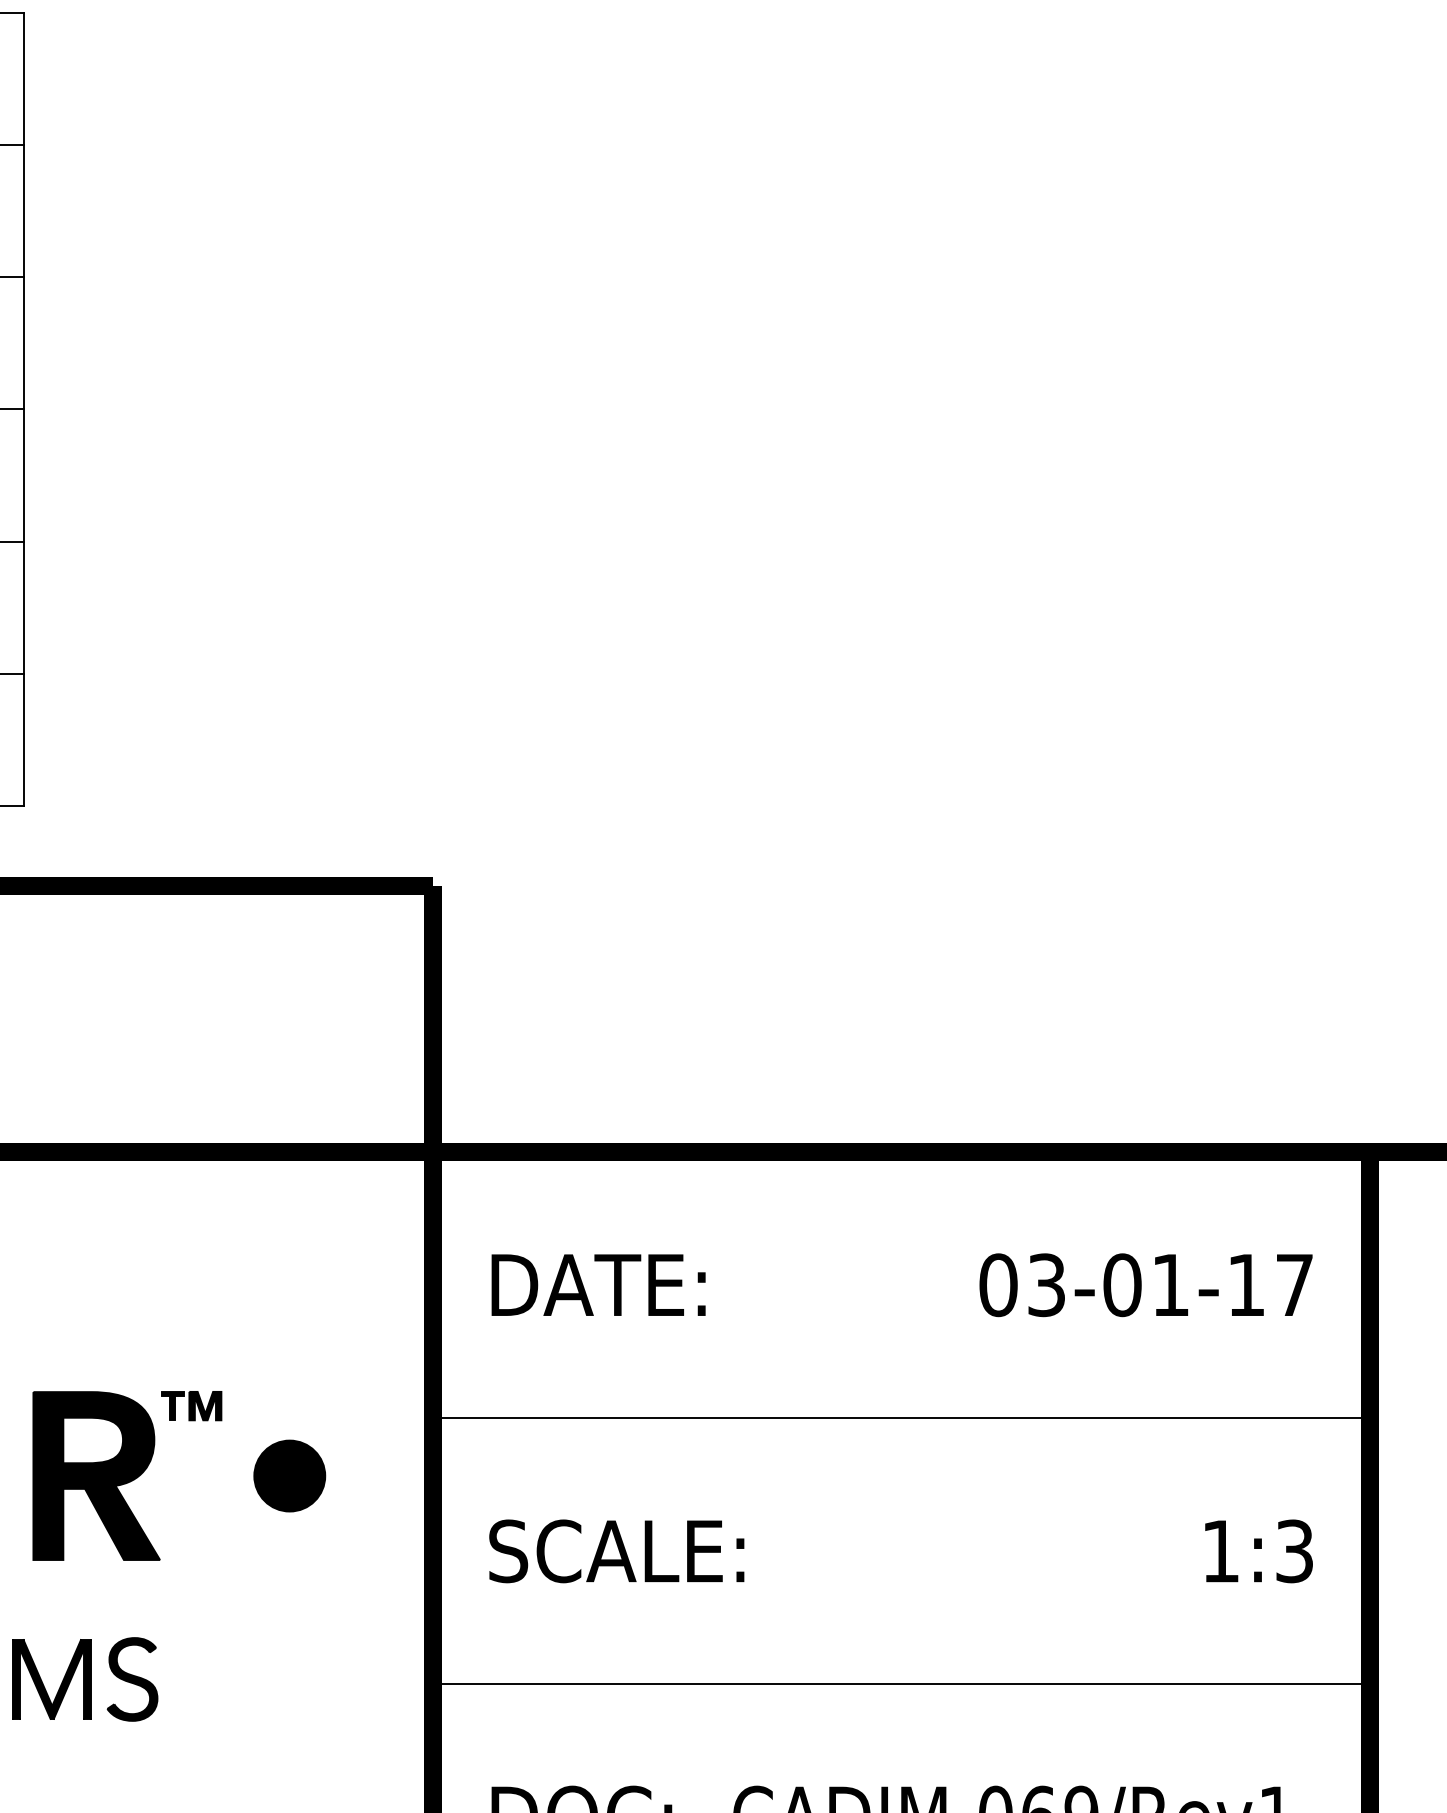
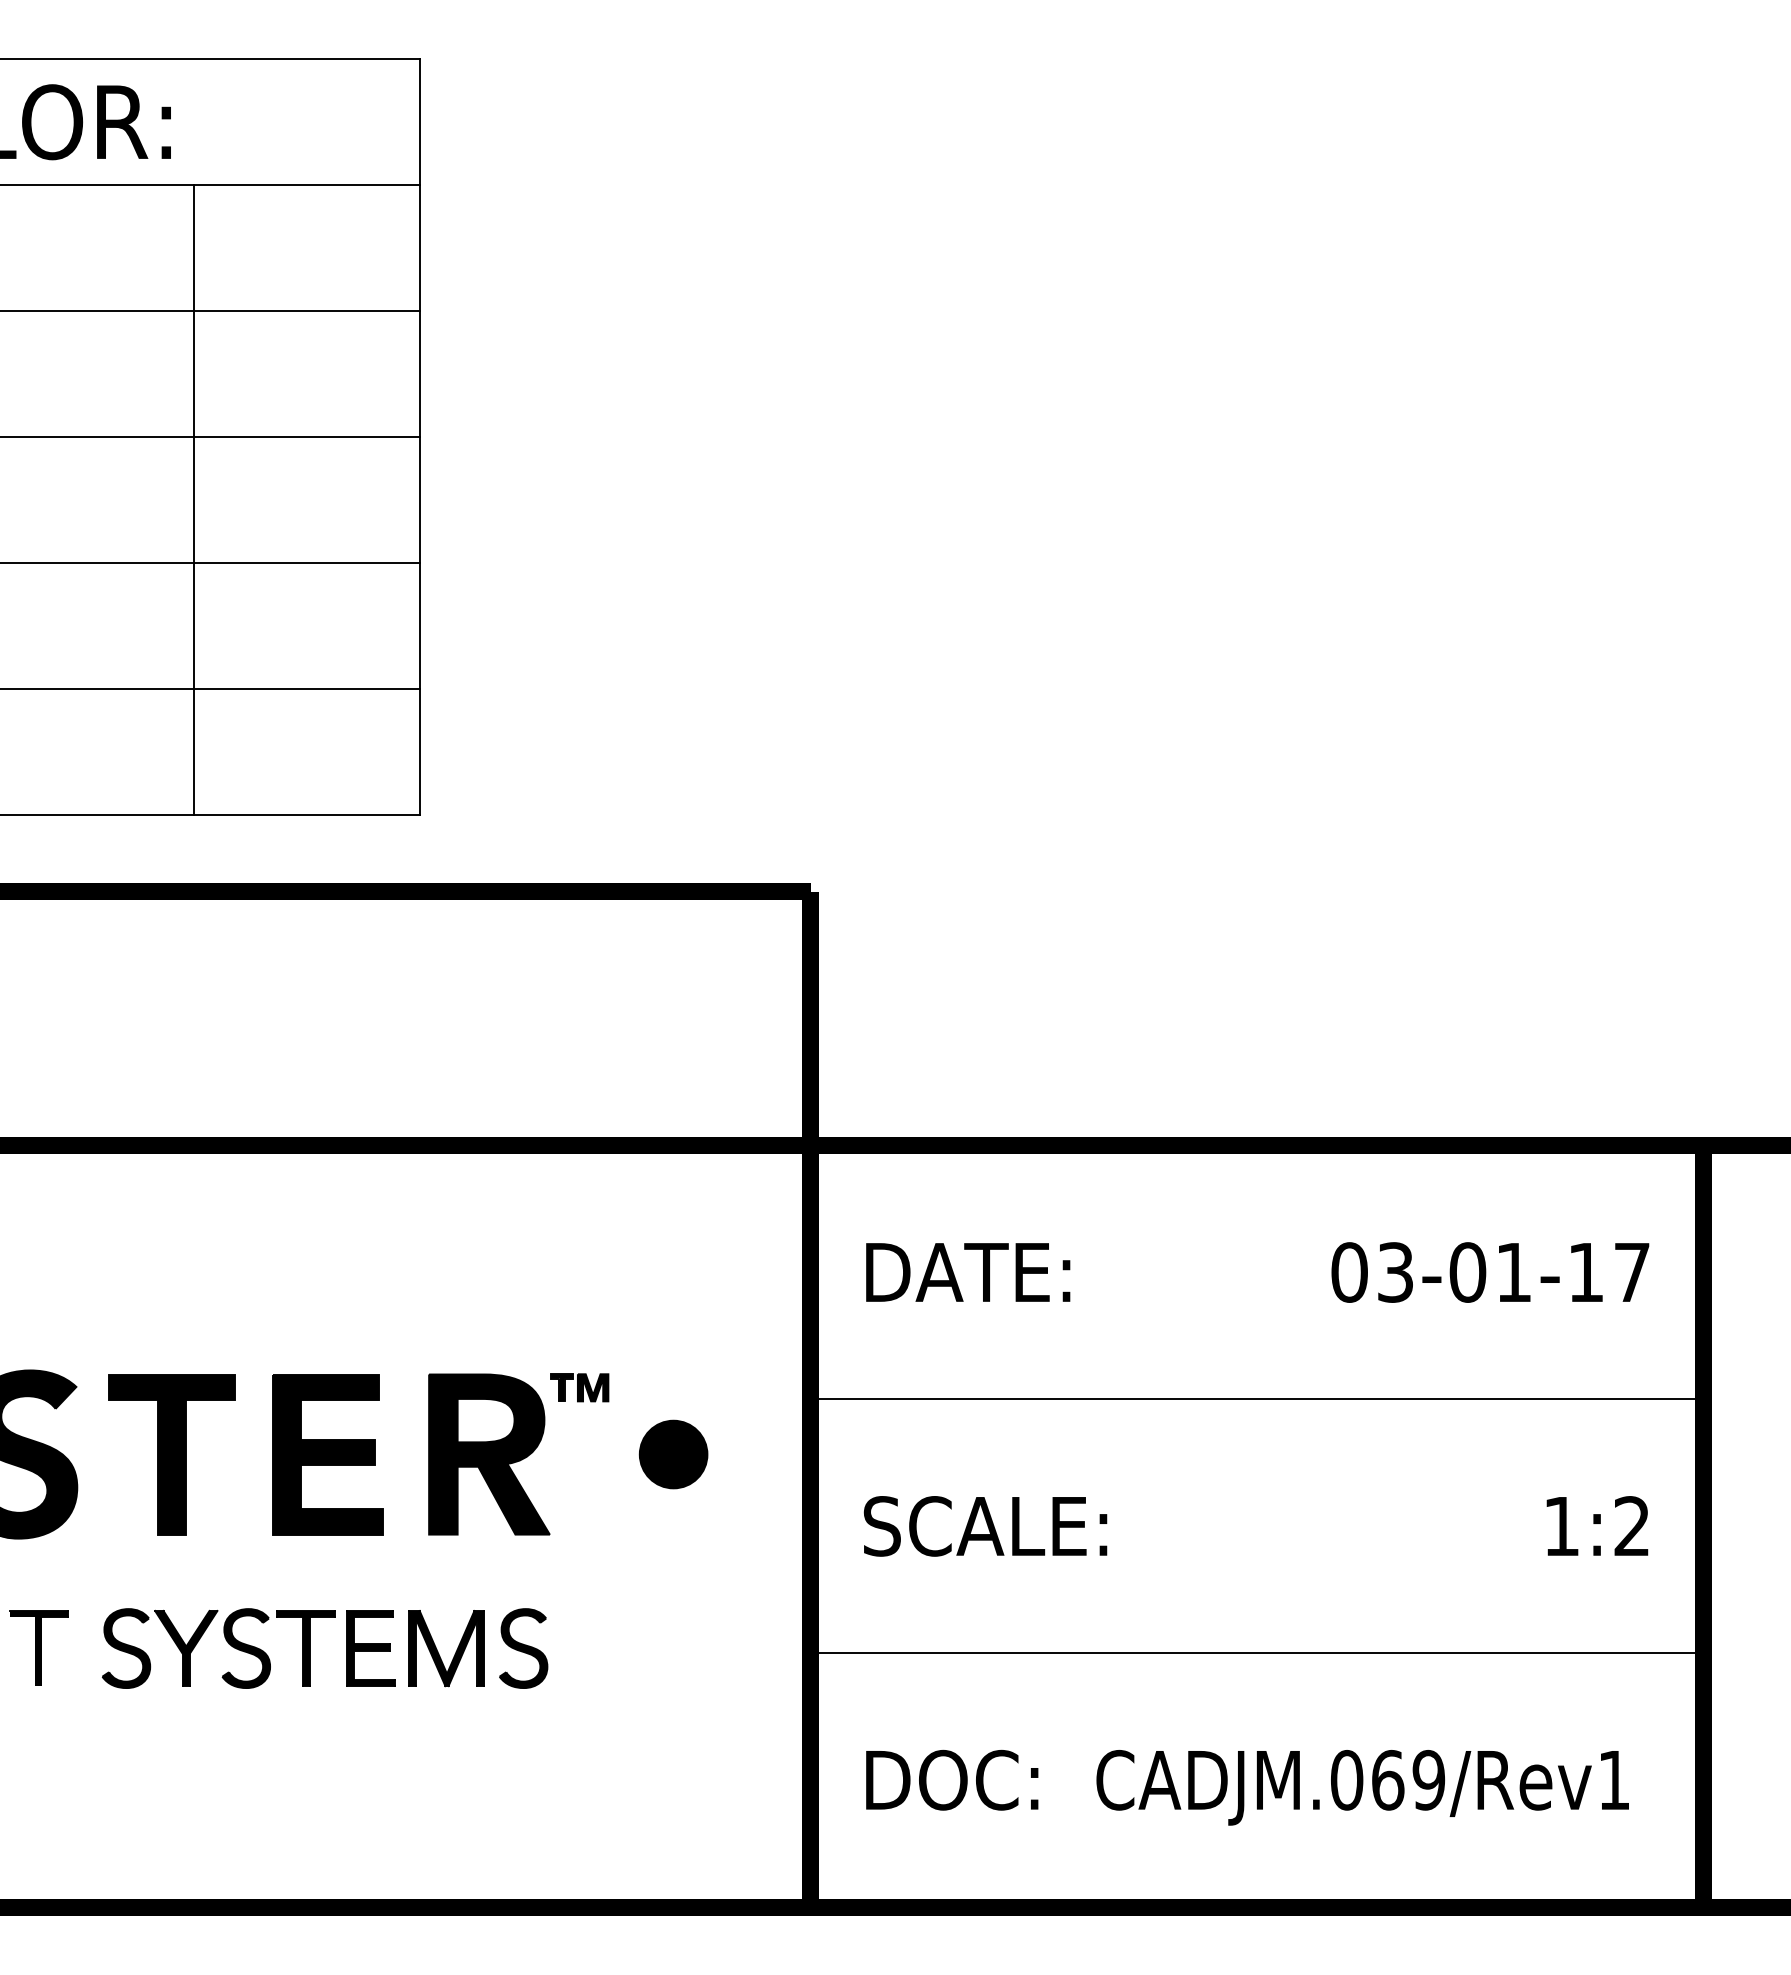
text: (1294, 1551) -> (1631, 1526), 1:3 -> 1:2

